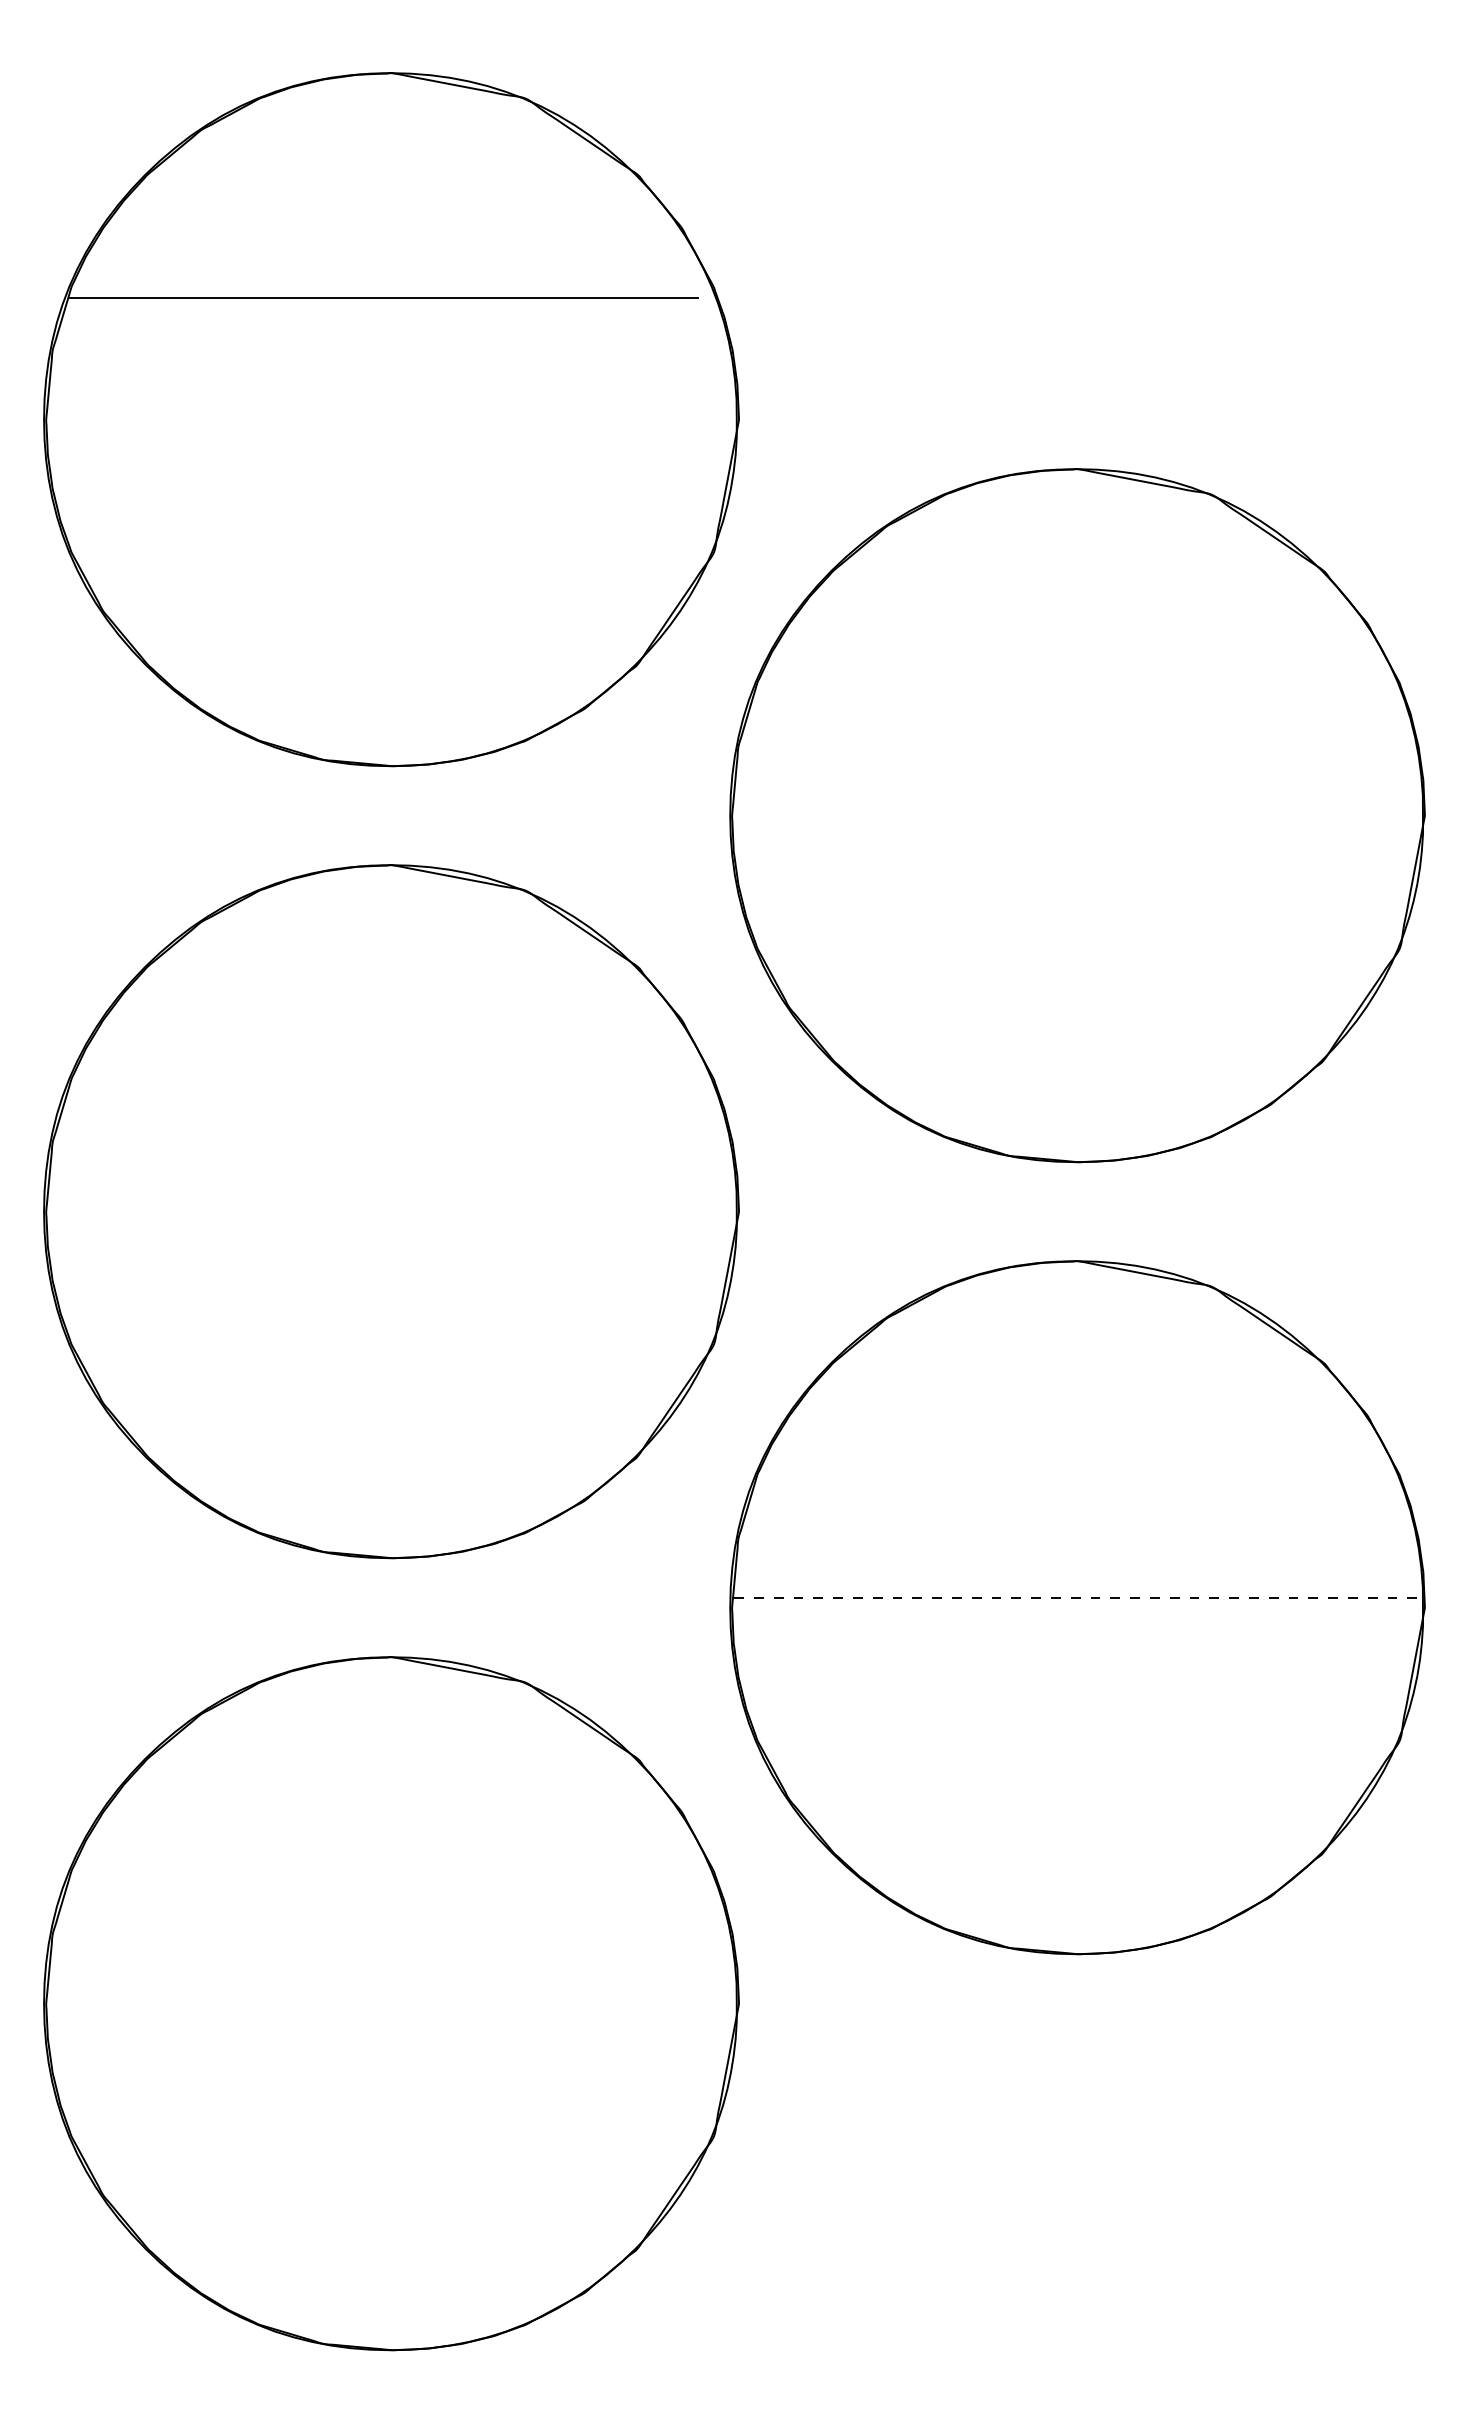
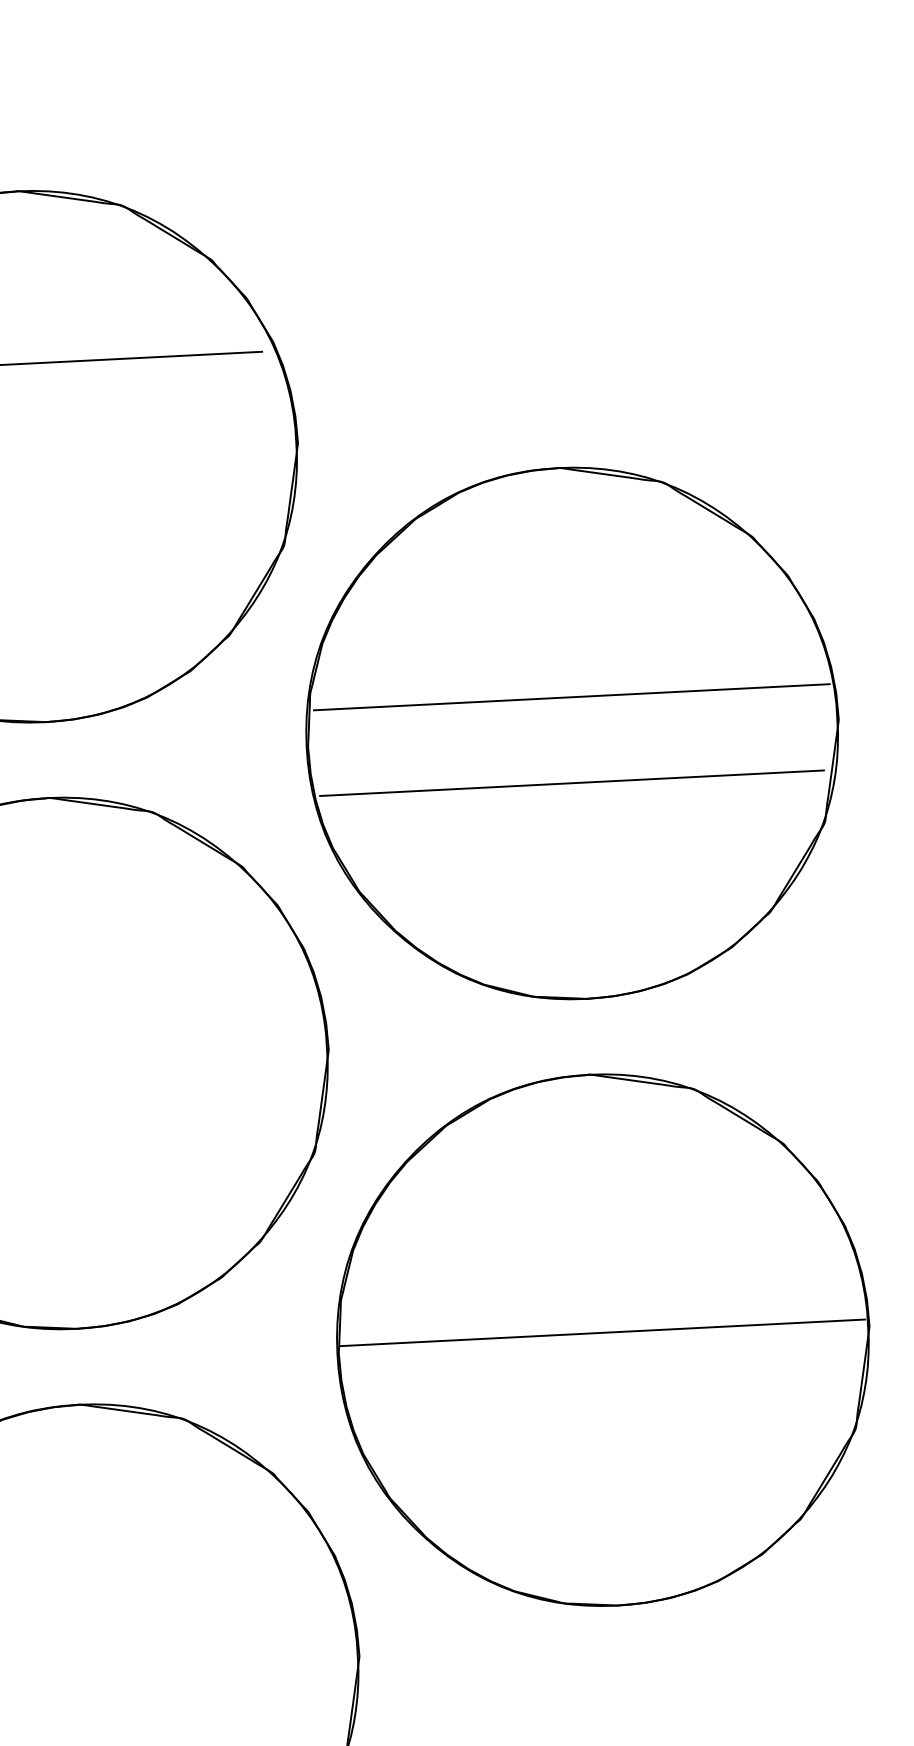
line: (1078, 768) -> (571, 697), added
line: (1073, 880) -> (572, 783), added
line: (1076, 1598) -> (602, 1333), dashed -> solid

